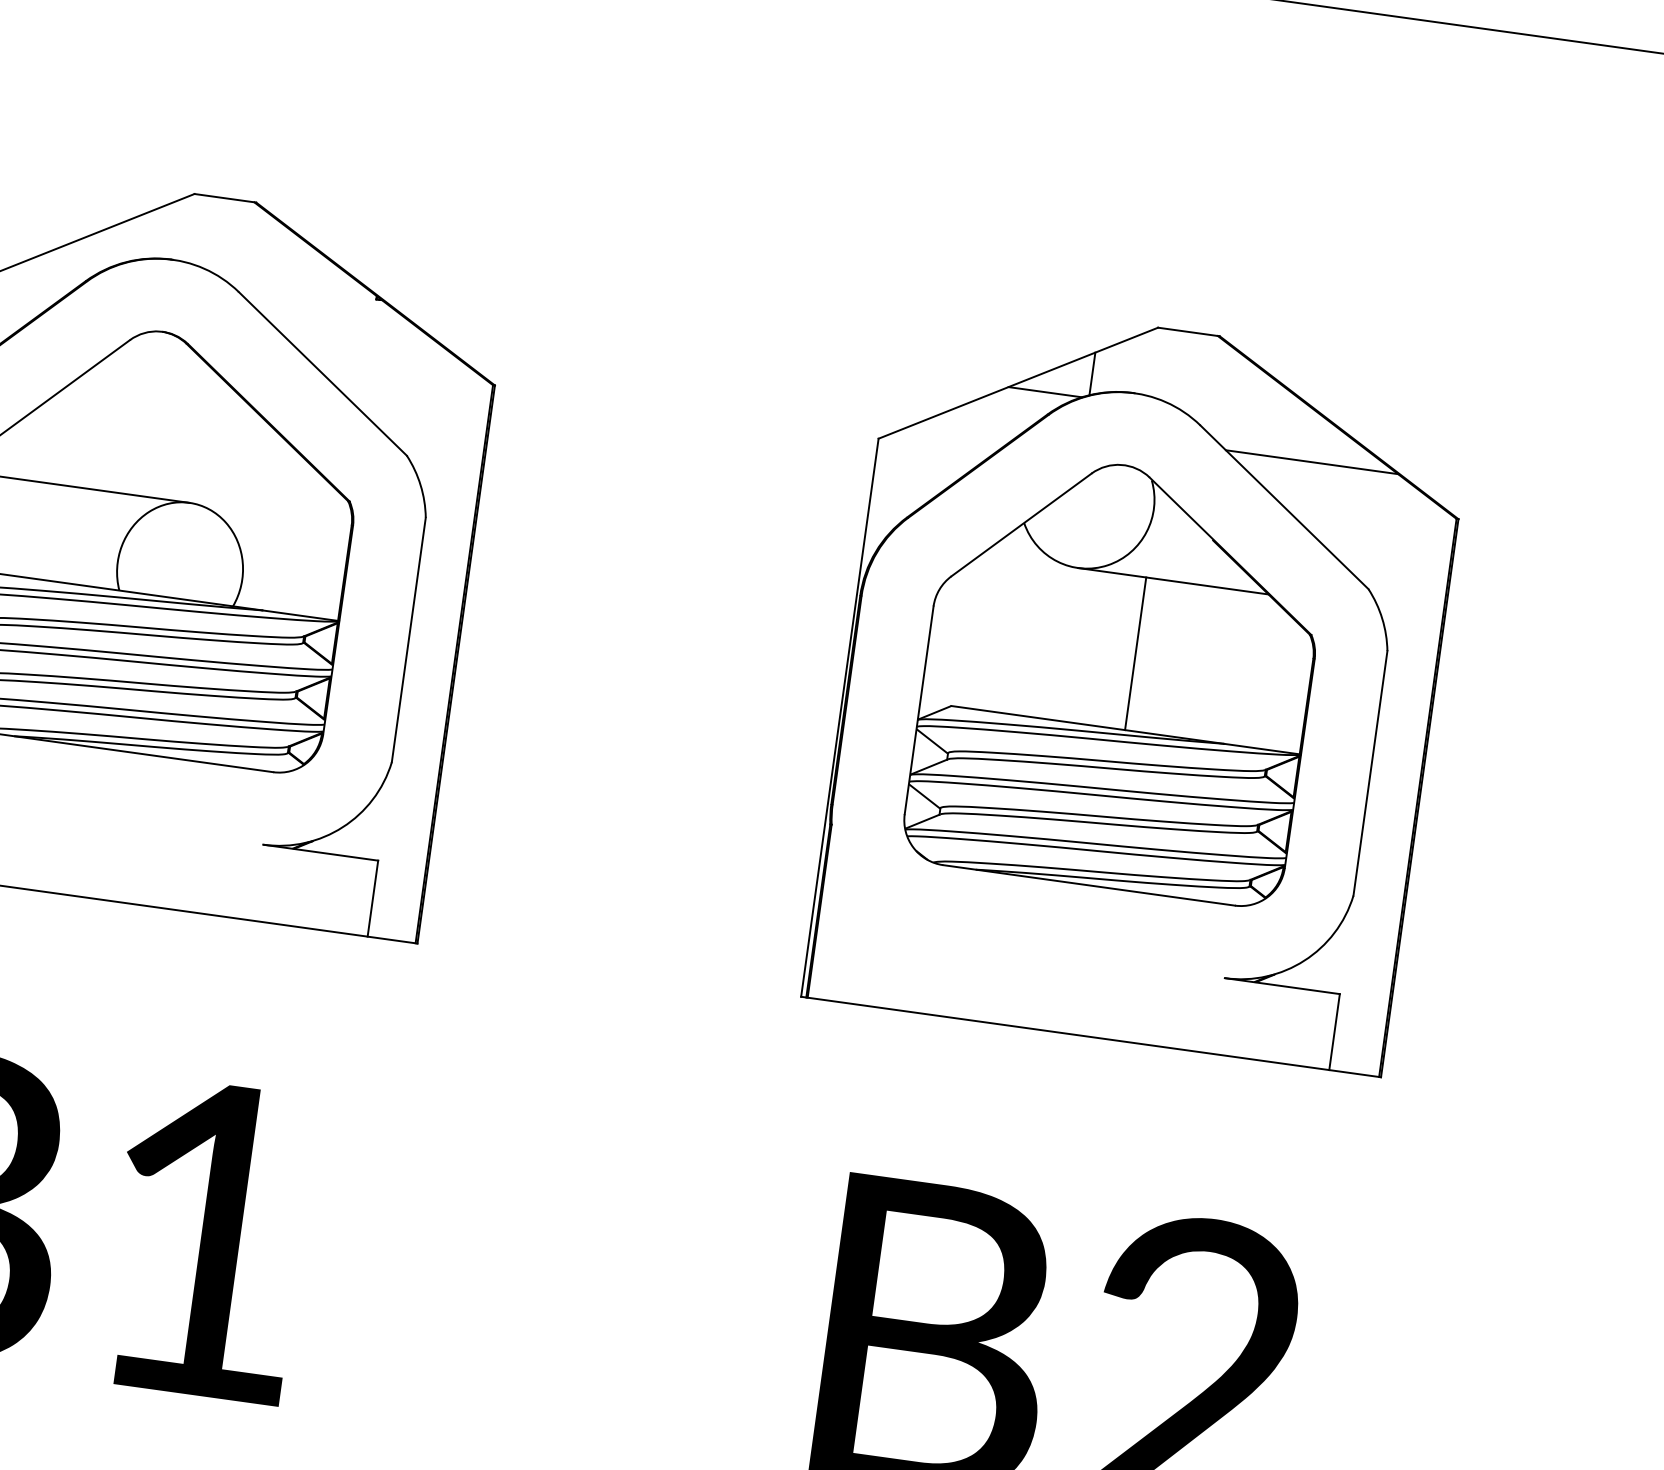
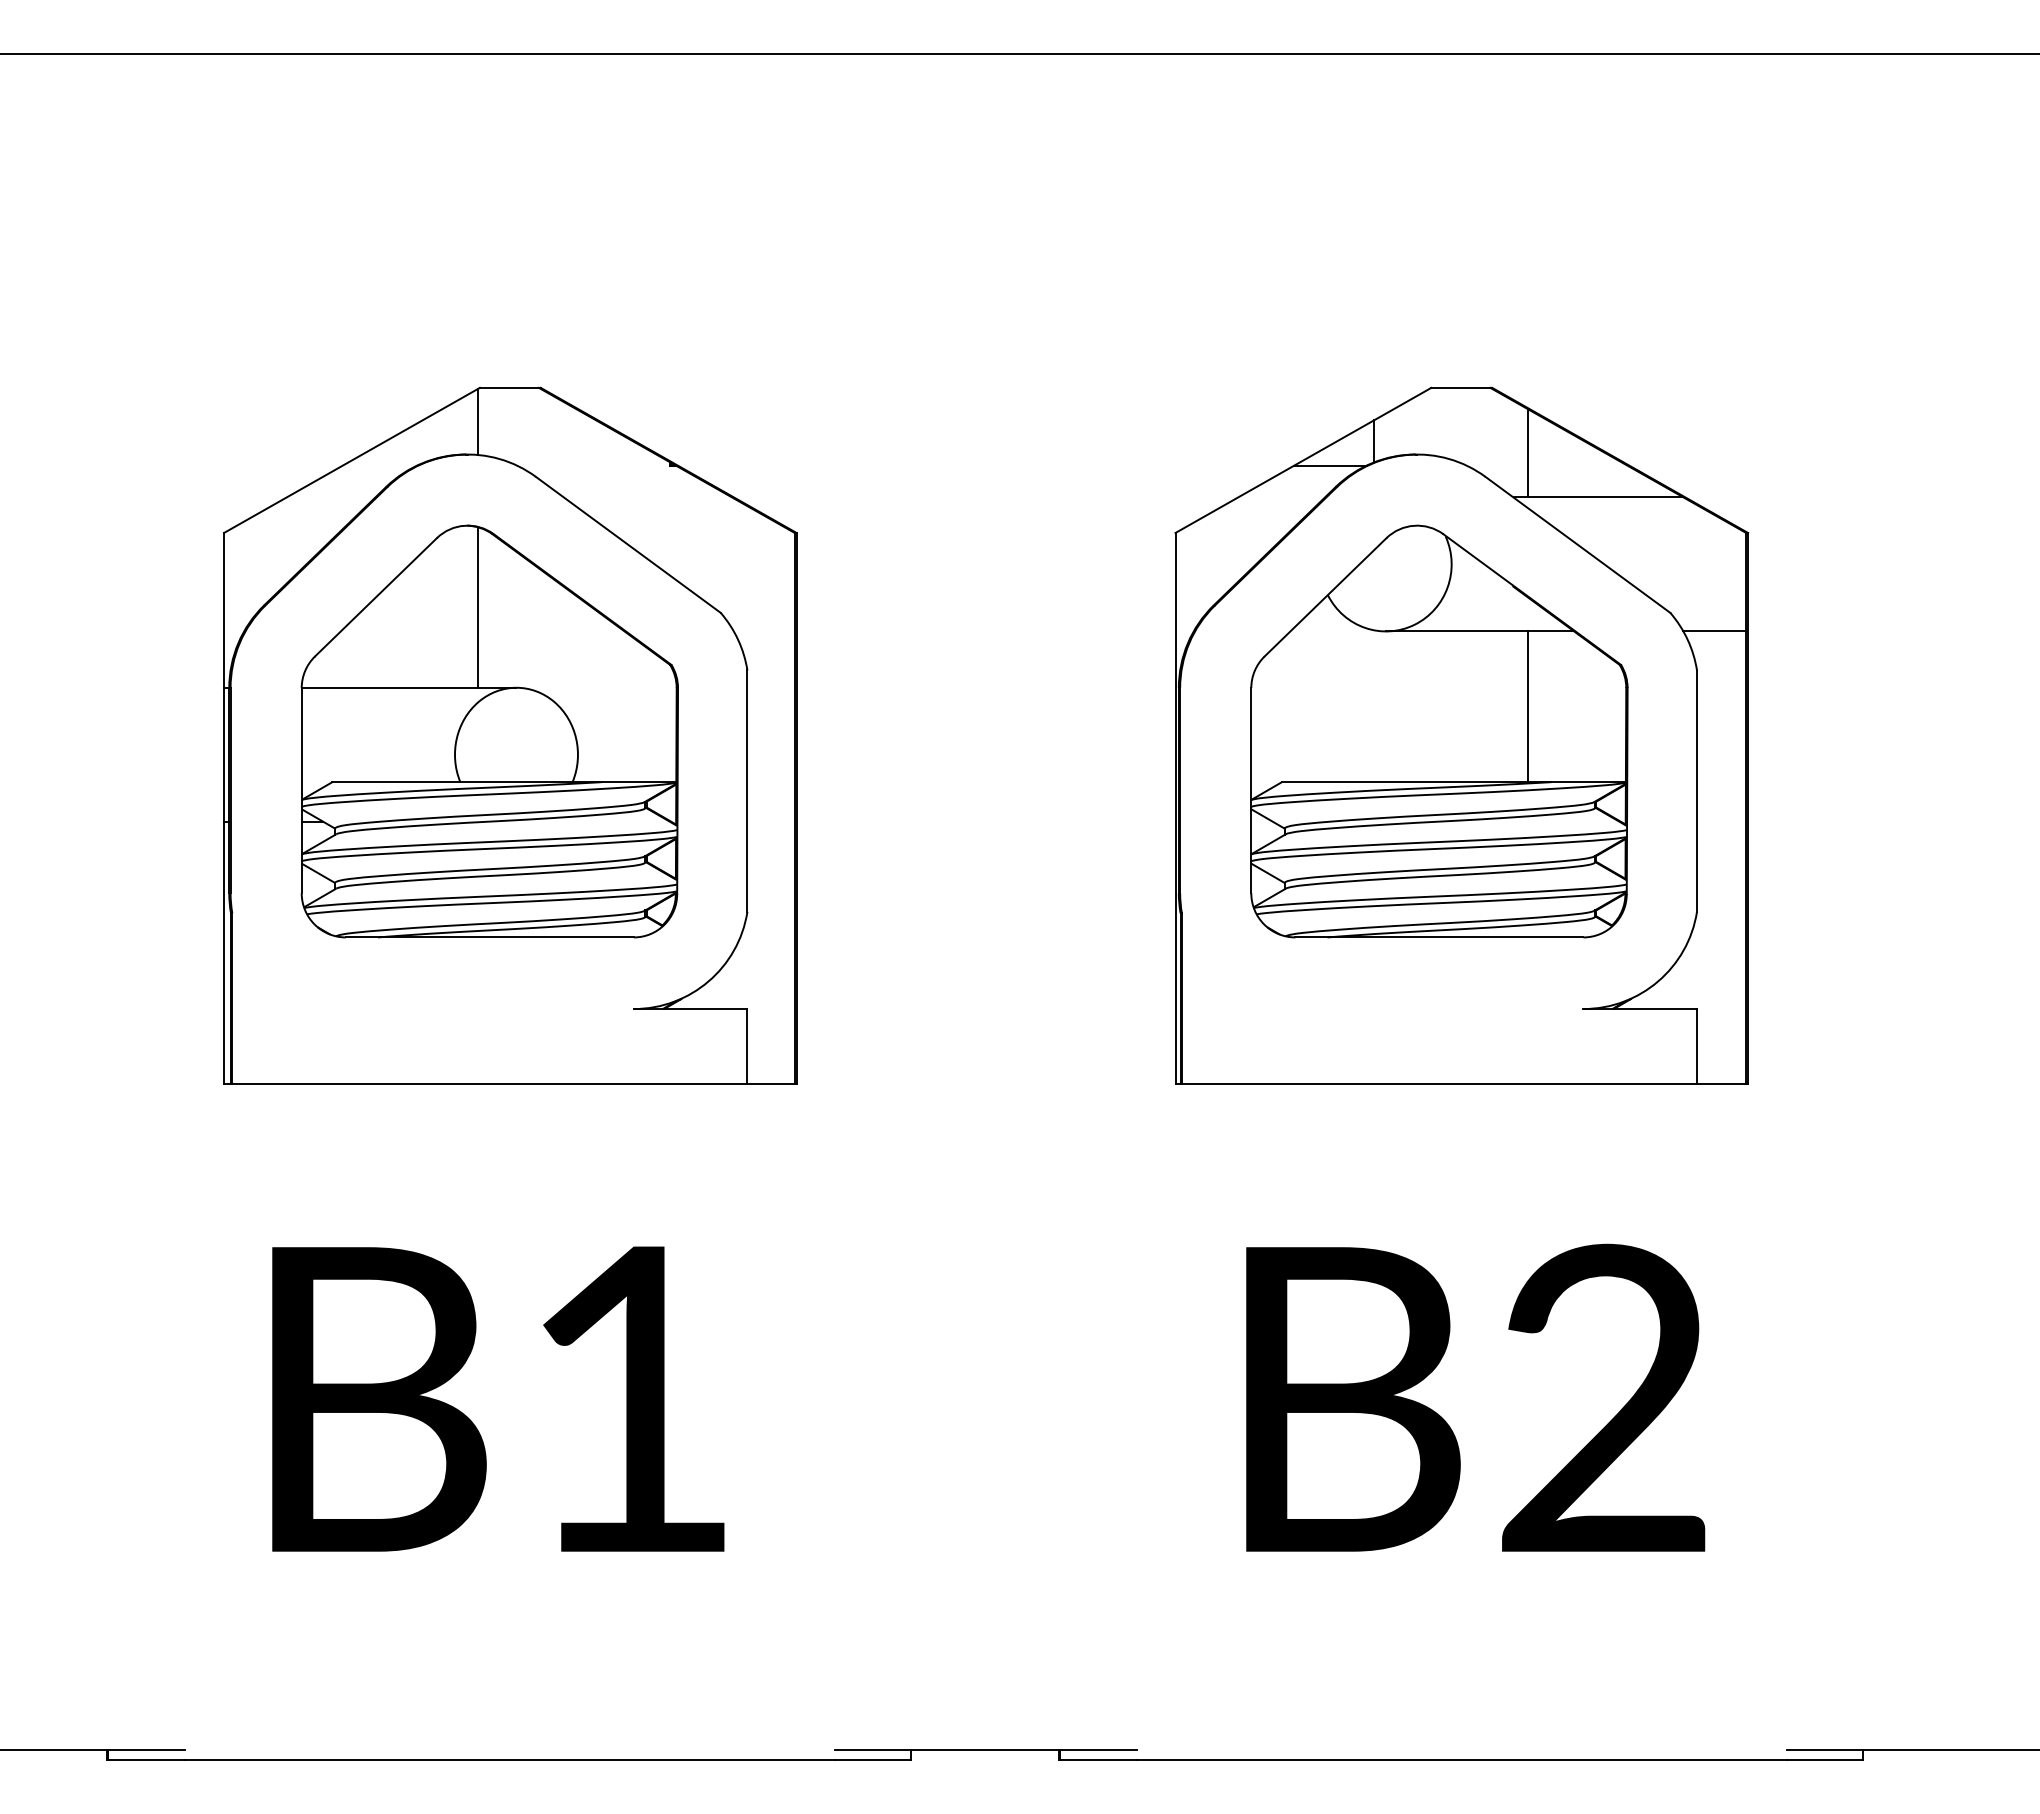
line: (187, 227) -> (477, 421), added
line: (1247, 407) -> (1528, 453), added
line: (161, 416) -> (477, 607), added
line: (1410, 614) -> (1714, 631), added
line: (1135, 653) -> (1528, 706), moved

